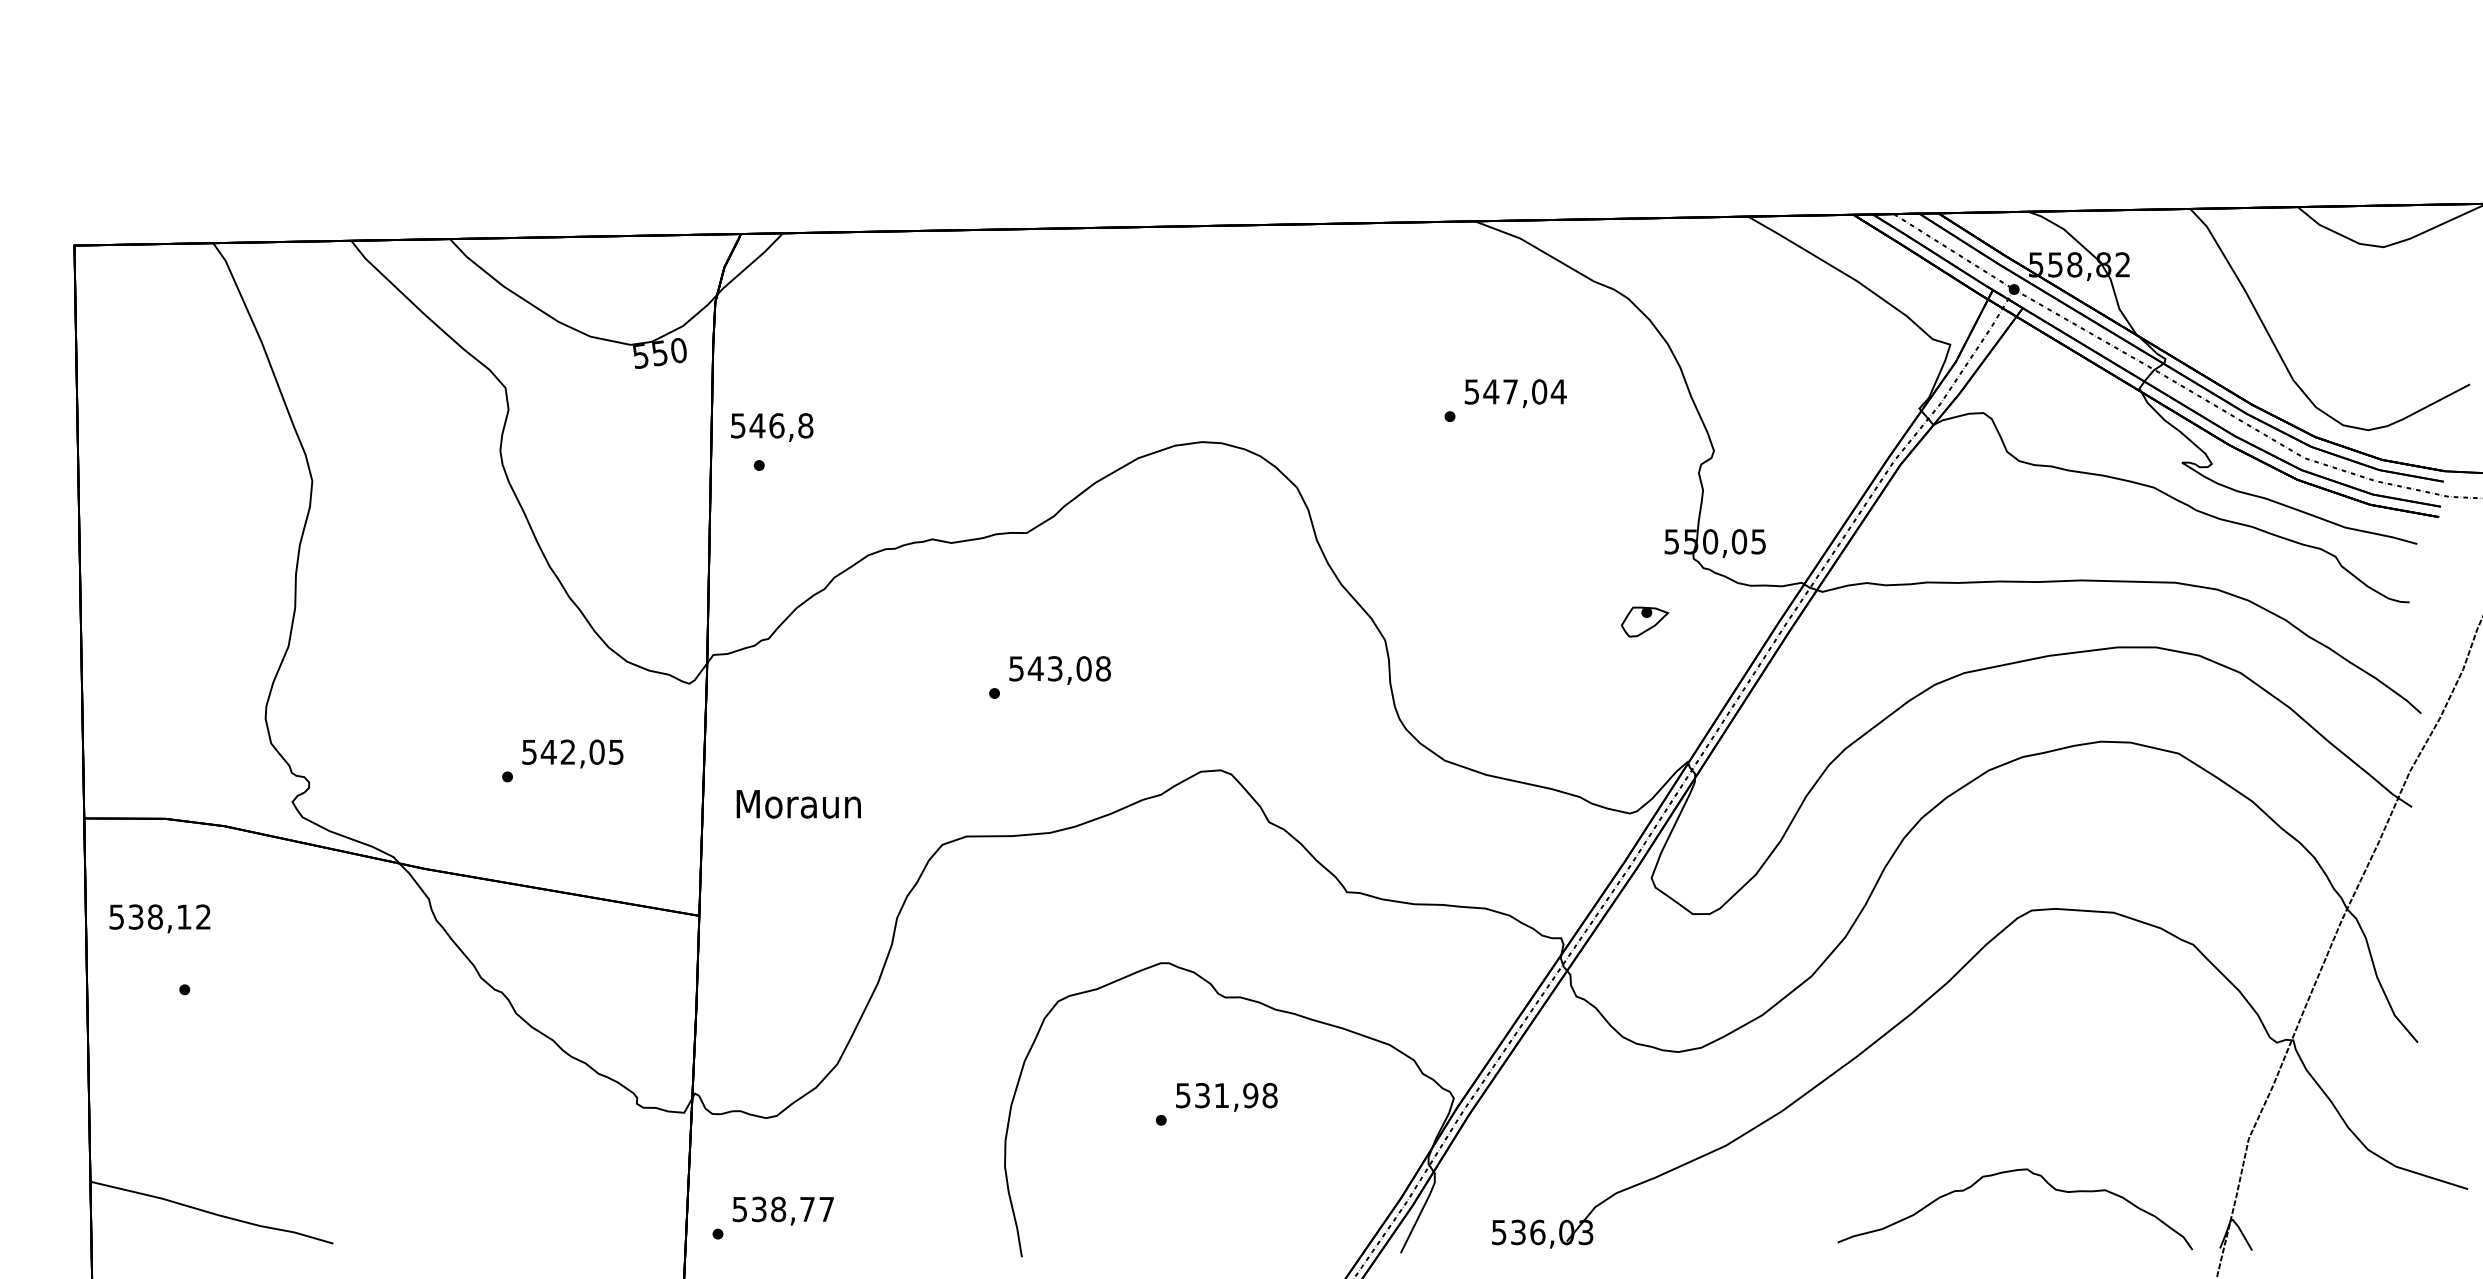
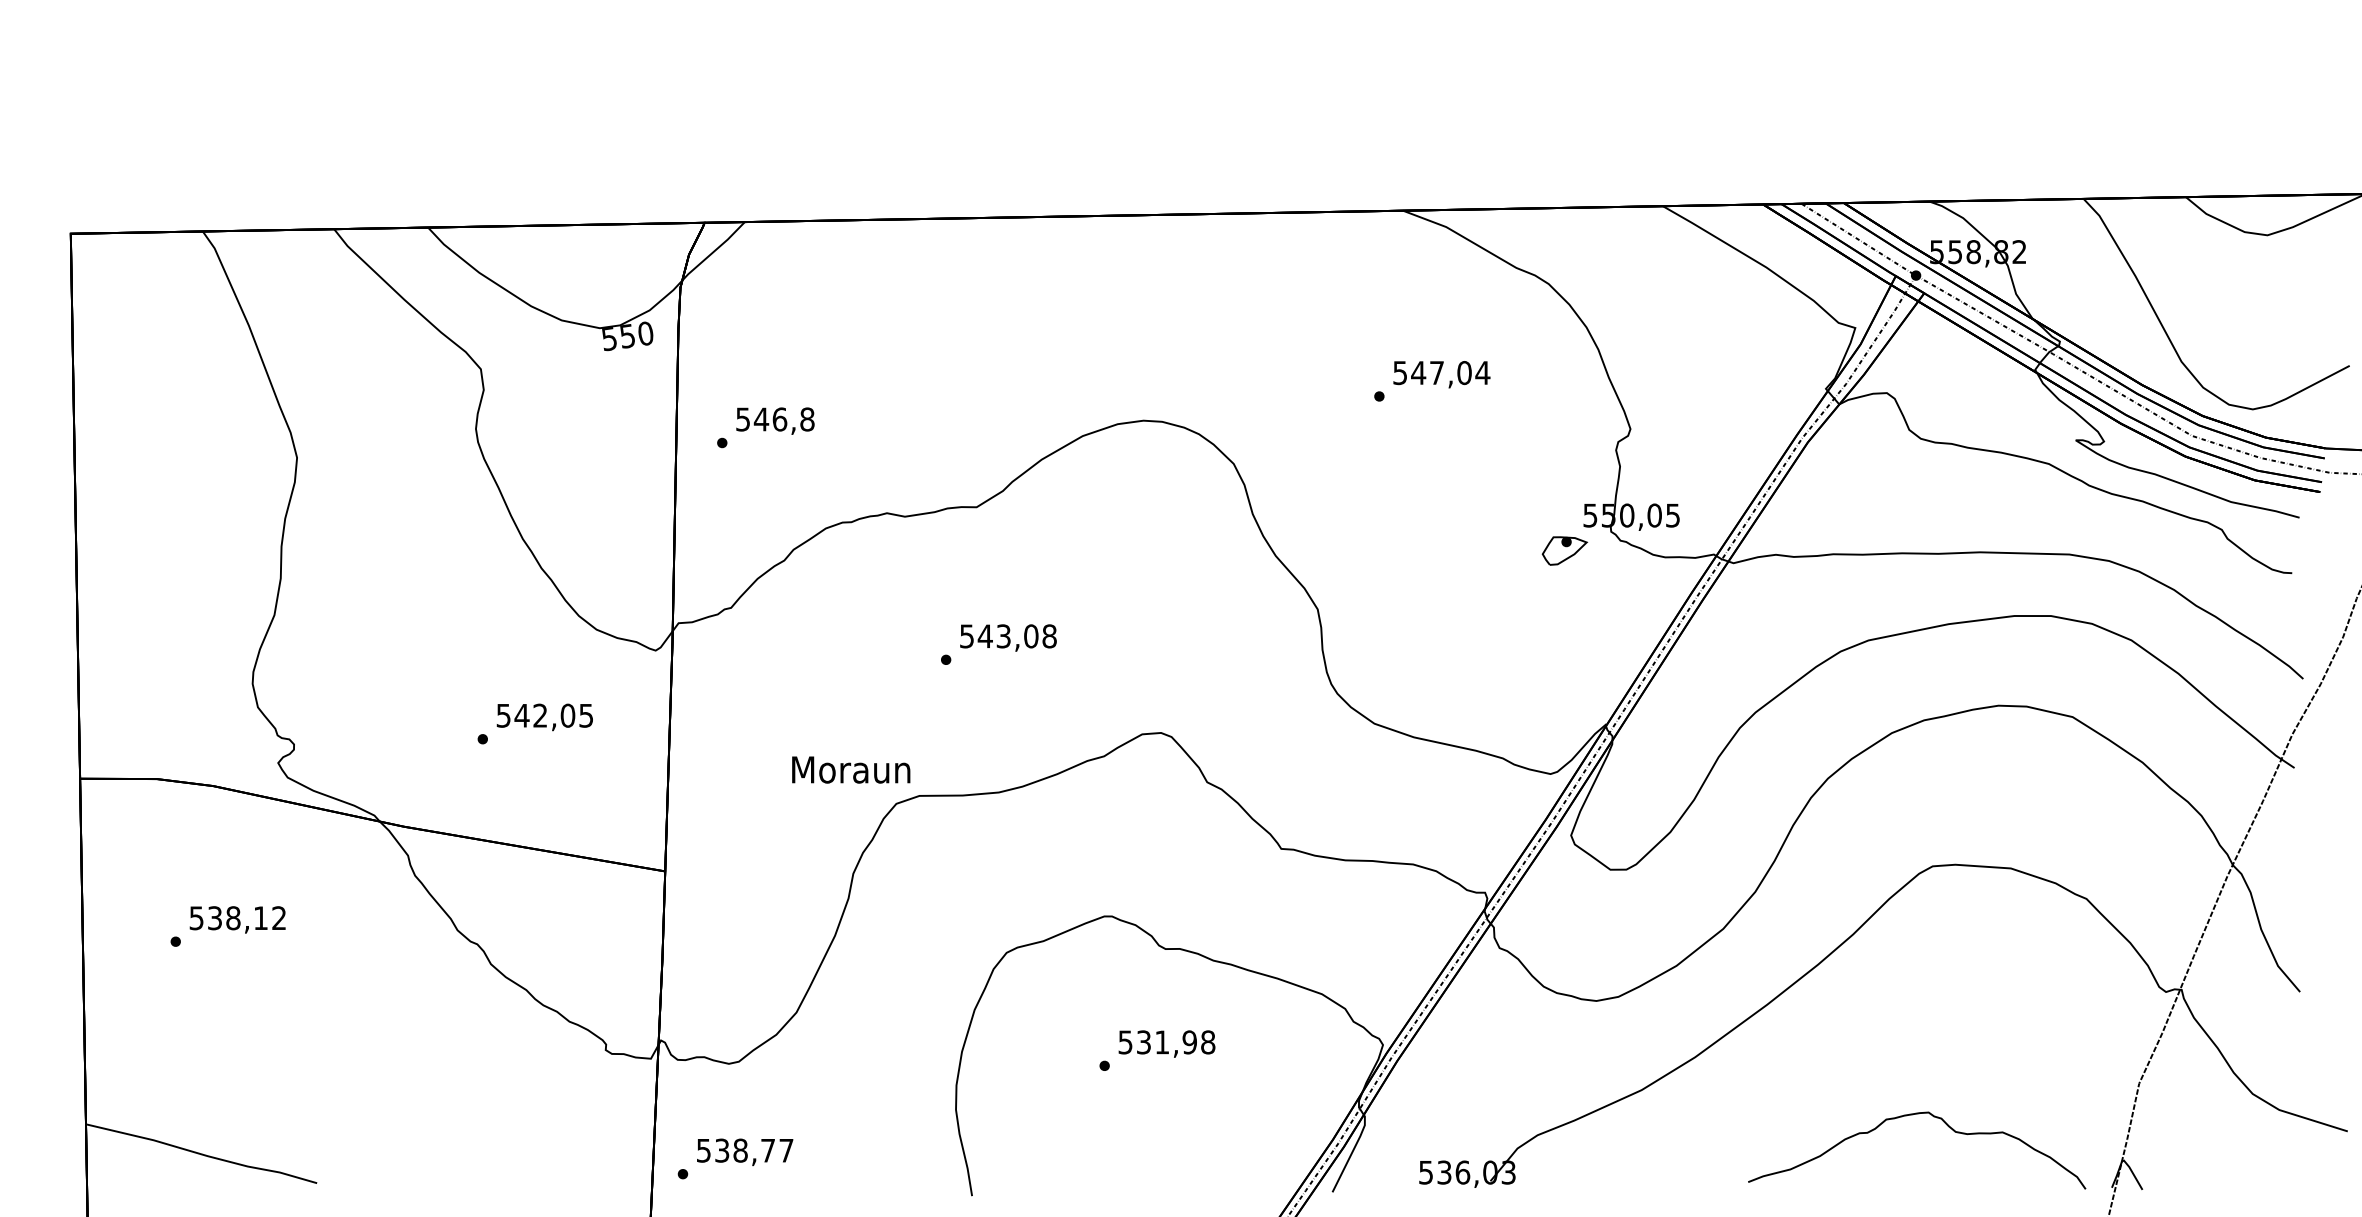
text: (772, 427) -> (775, 421), moved
part: (1644, 621) -> (1564, 550), moved
text: (798, 804) -> (850, 770), moved
text: (159, 918) -> (237, 919), moved

